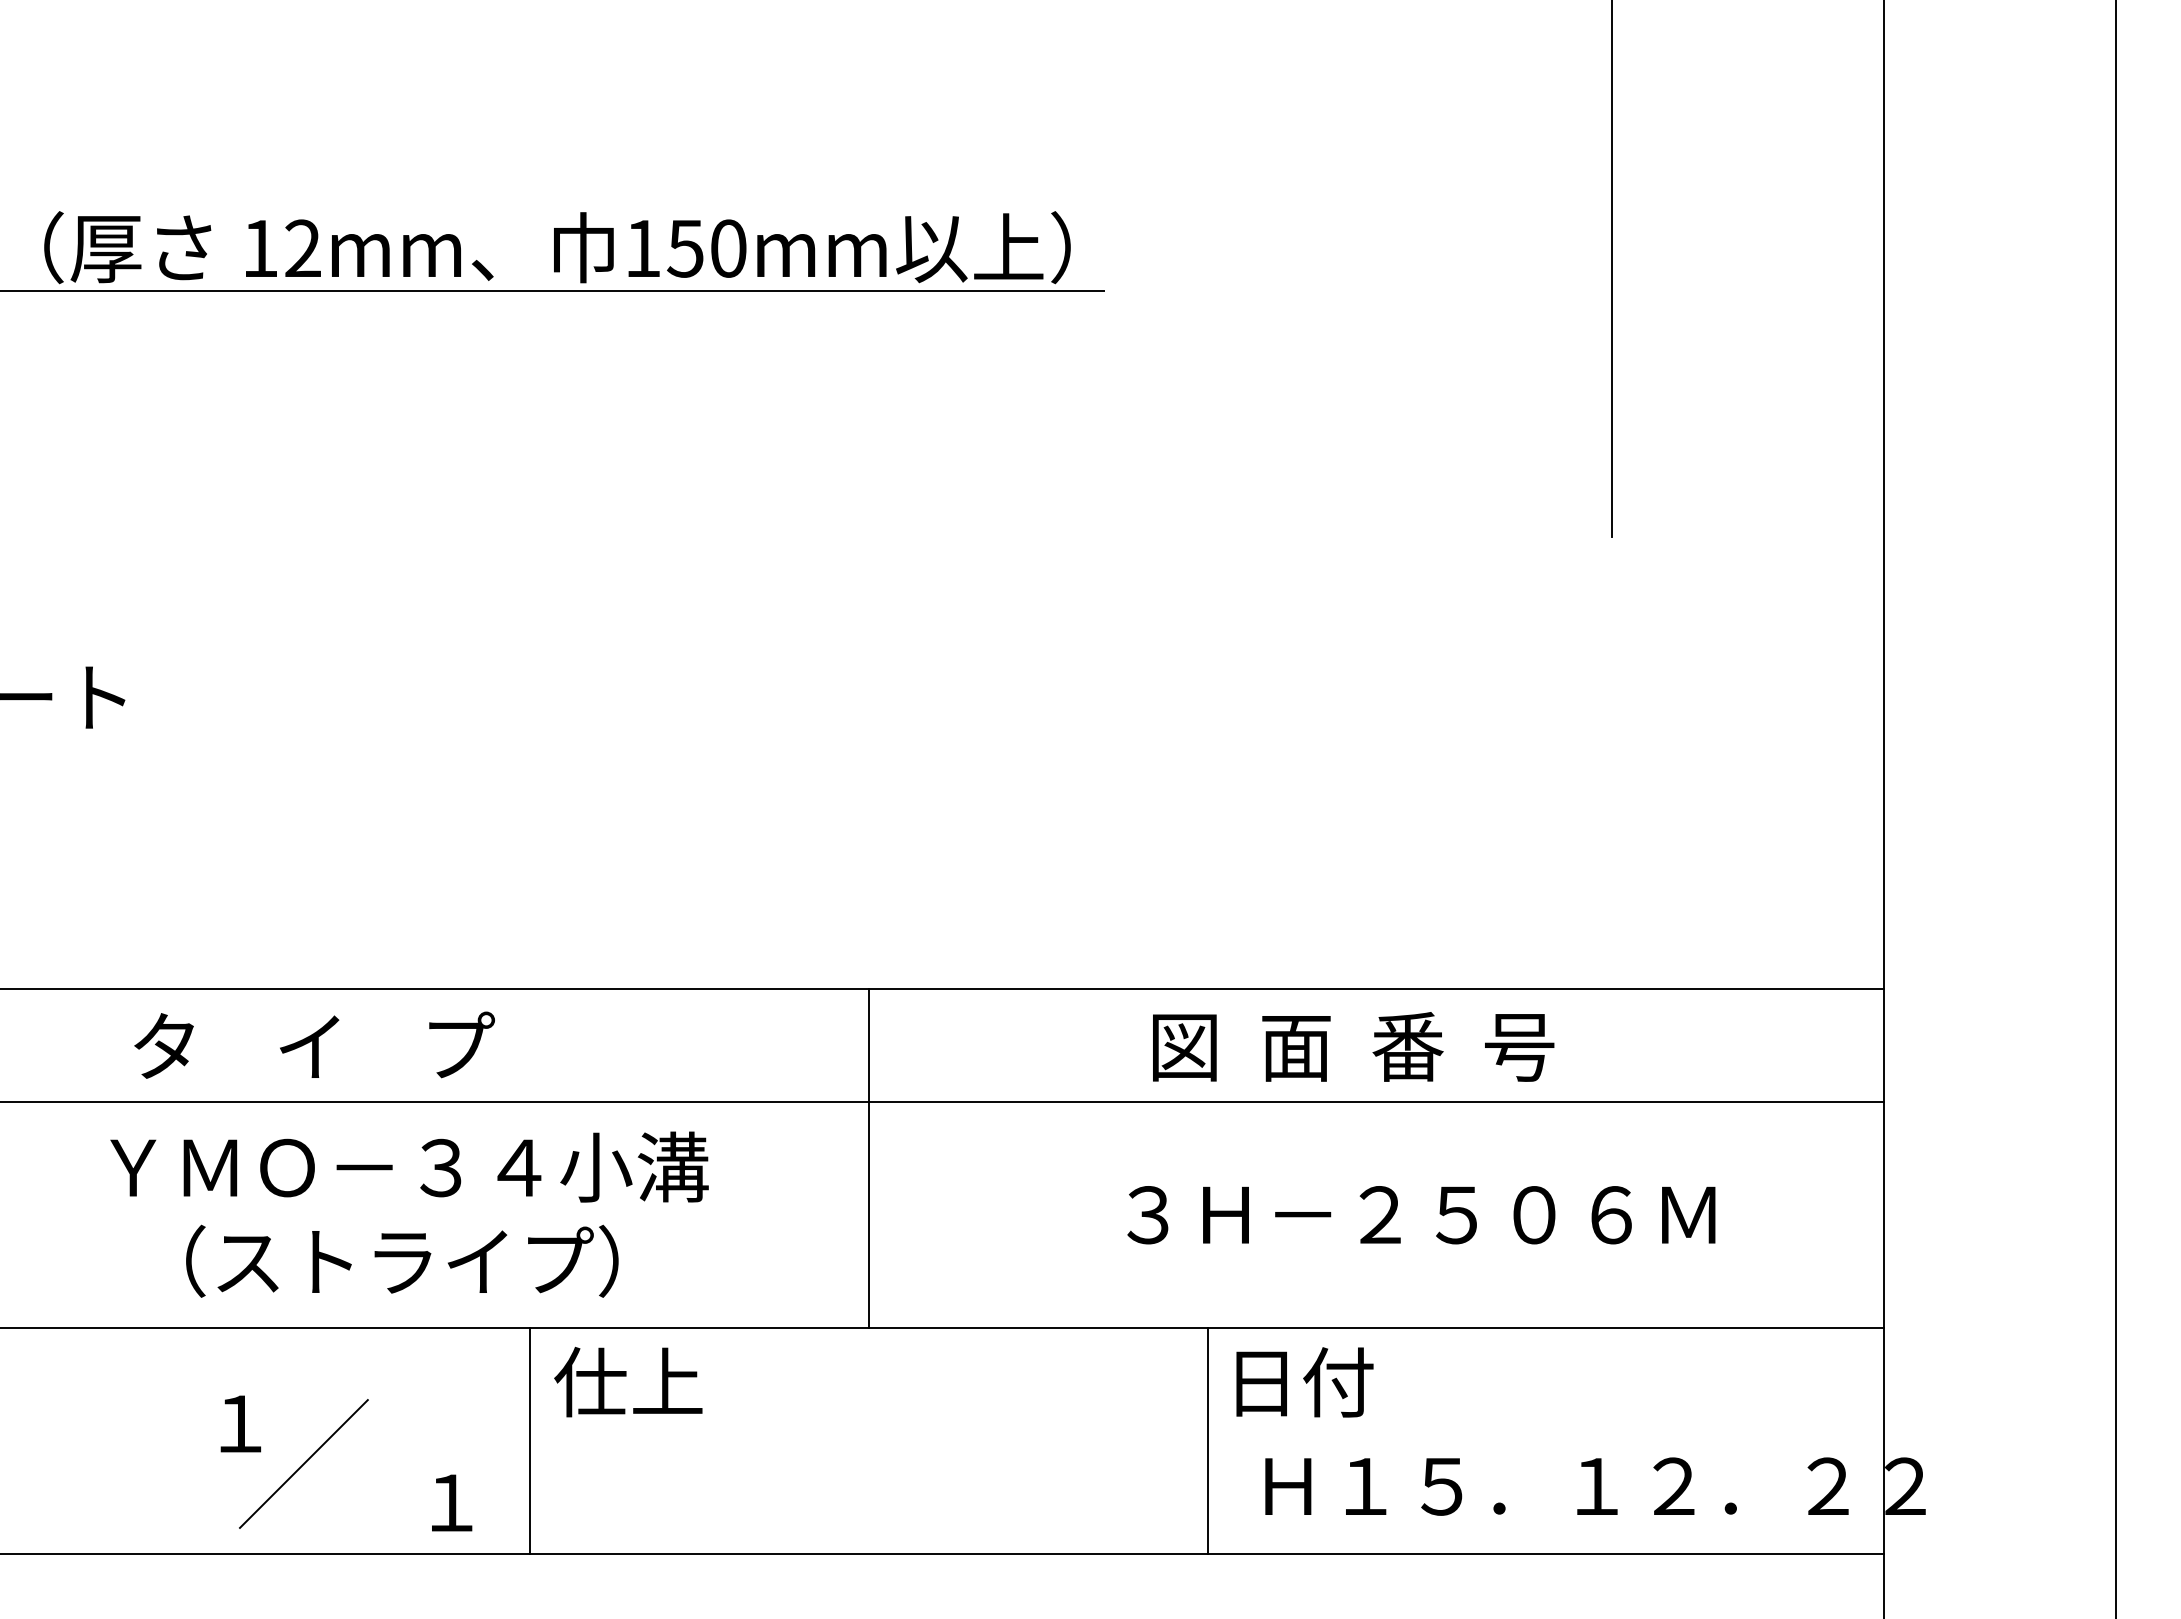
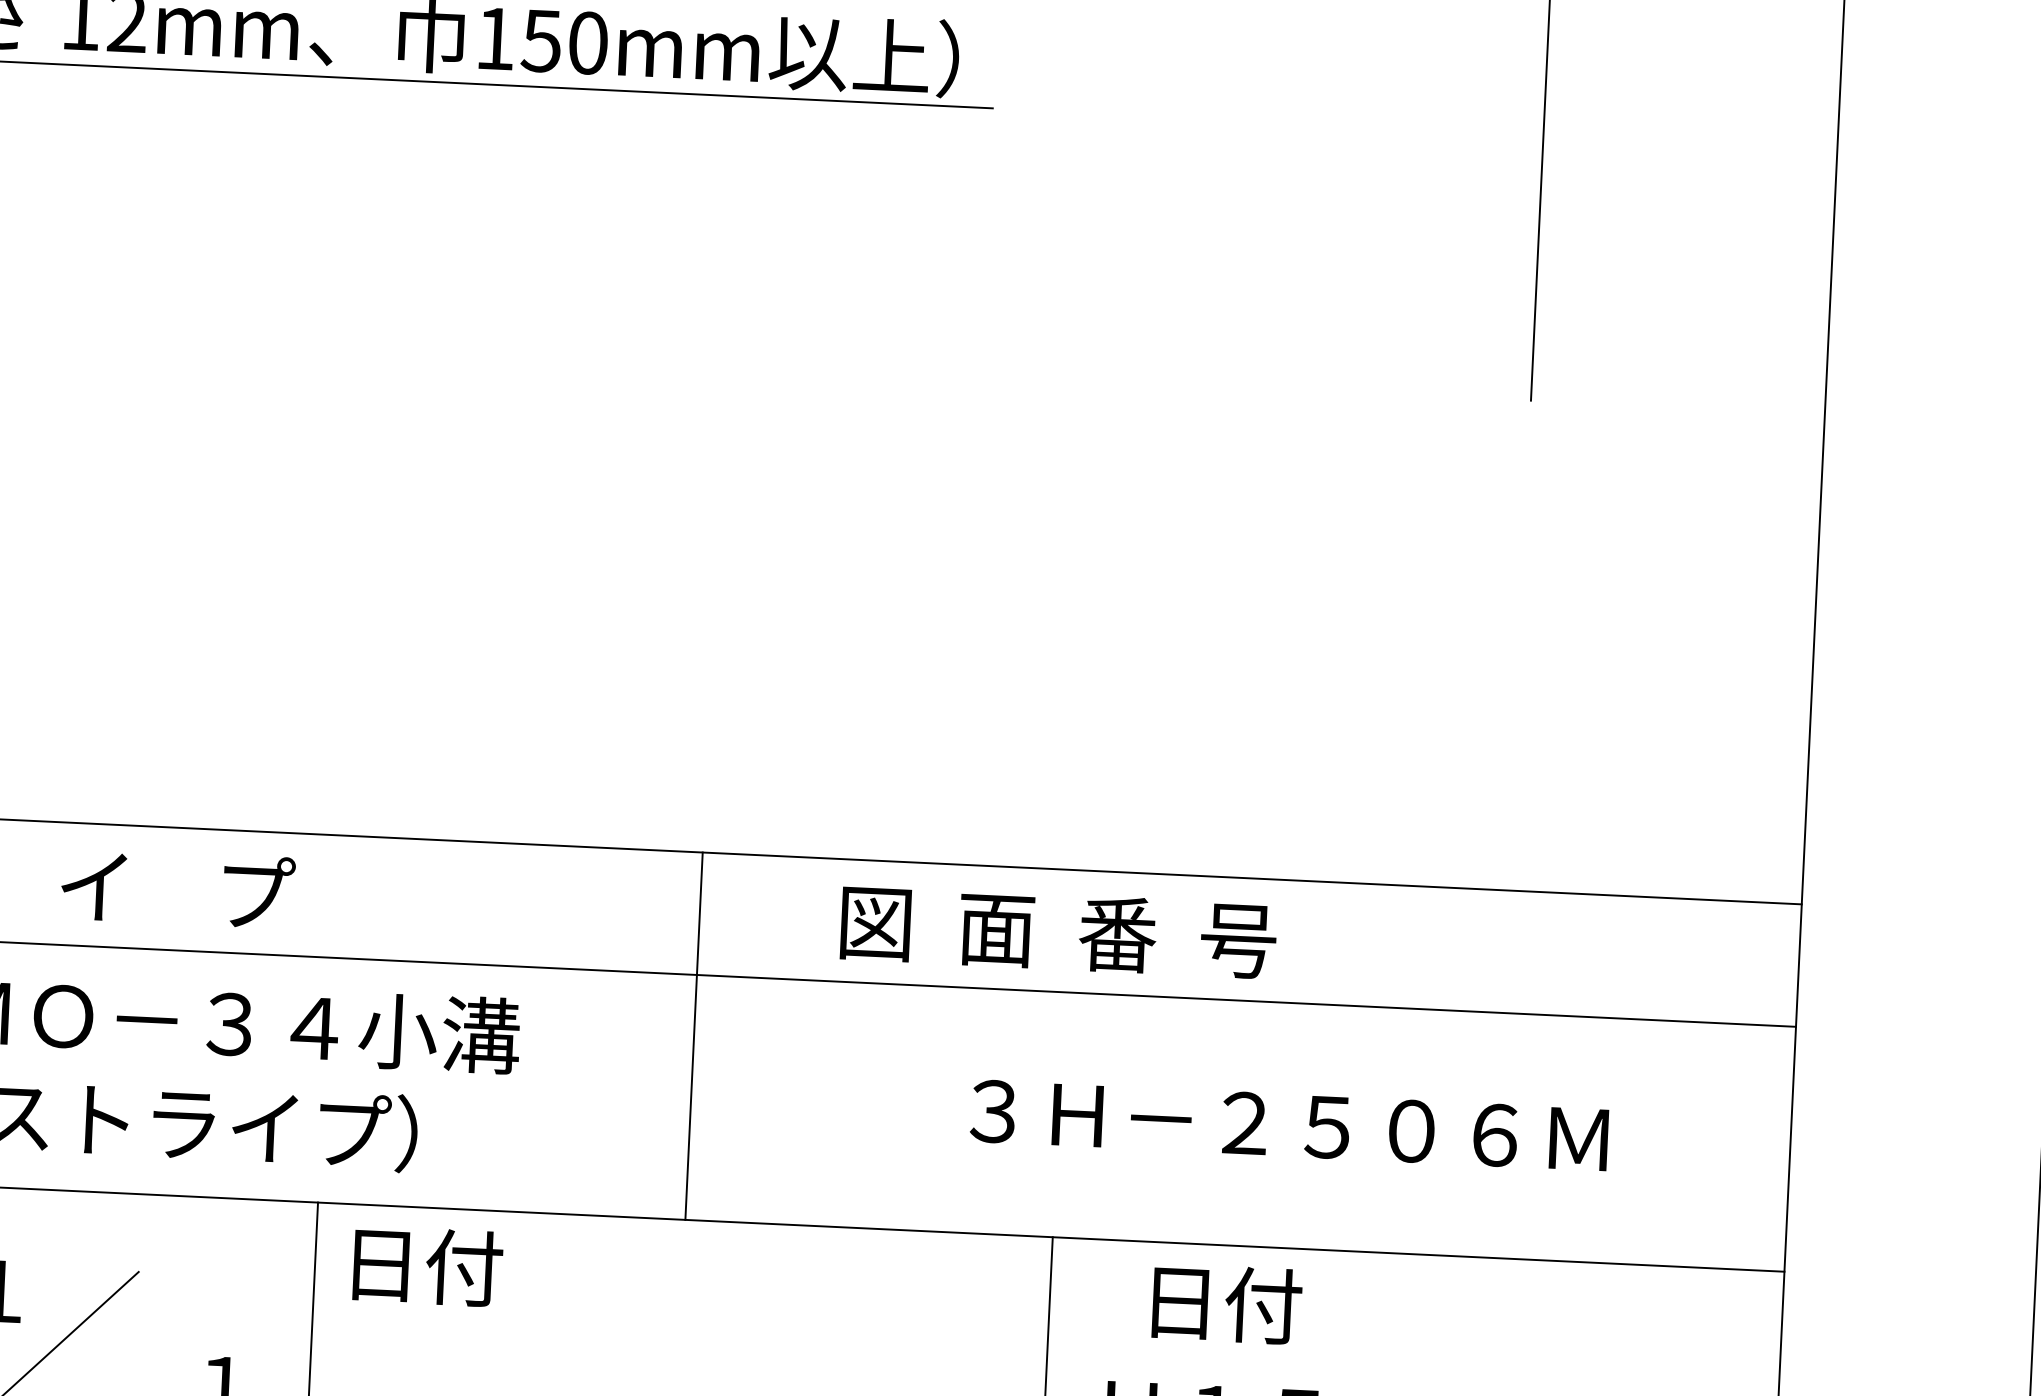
text: (1353, 1046) -> (1058, 931), moved
text: (628, 1381) -> (421, 1265), 仕上 -> 日付
text: (1304, 1382) -> (1226, 1304), moved

